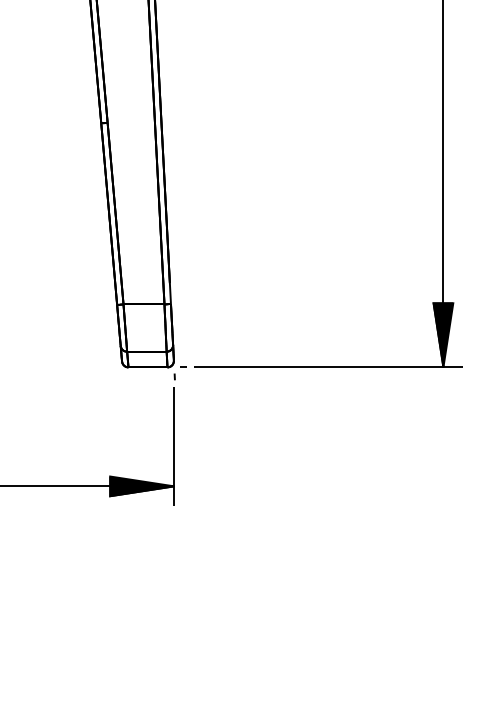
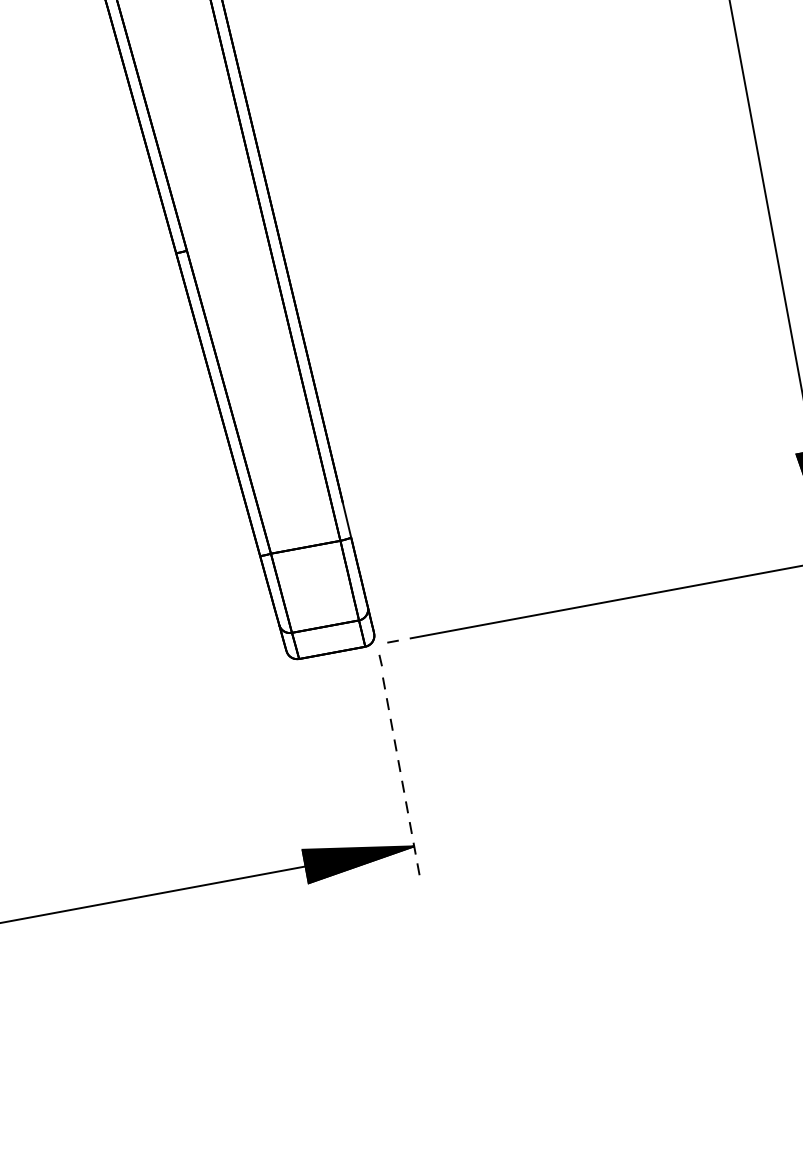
line: (174, 446) -> (402, 778), solid -> dashed

